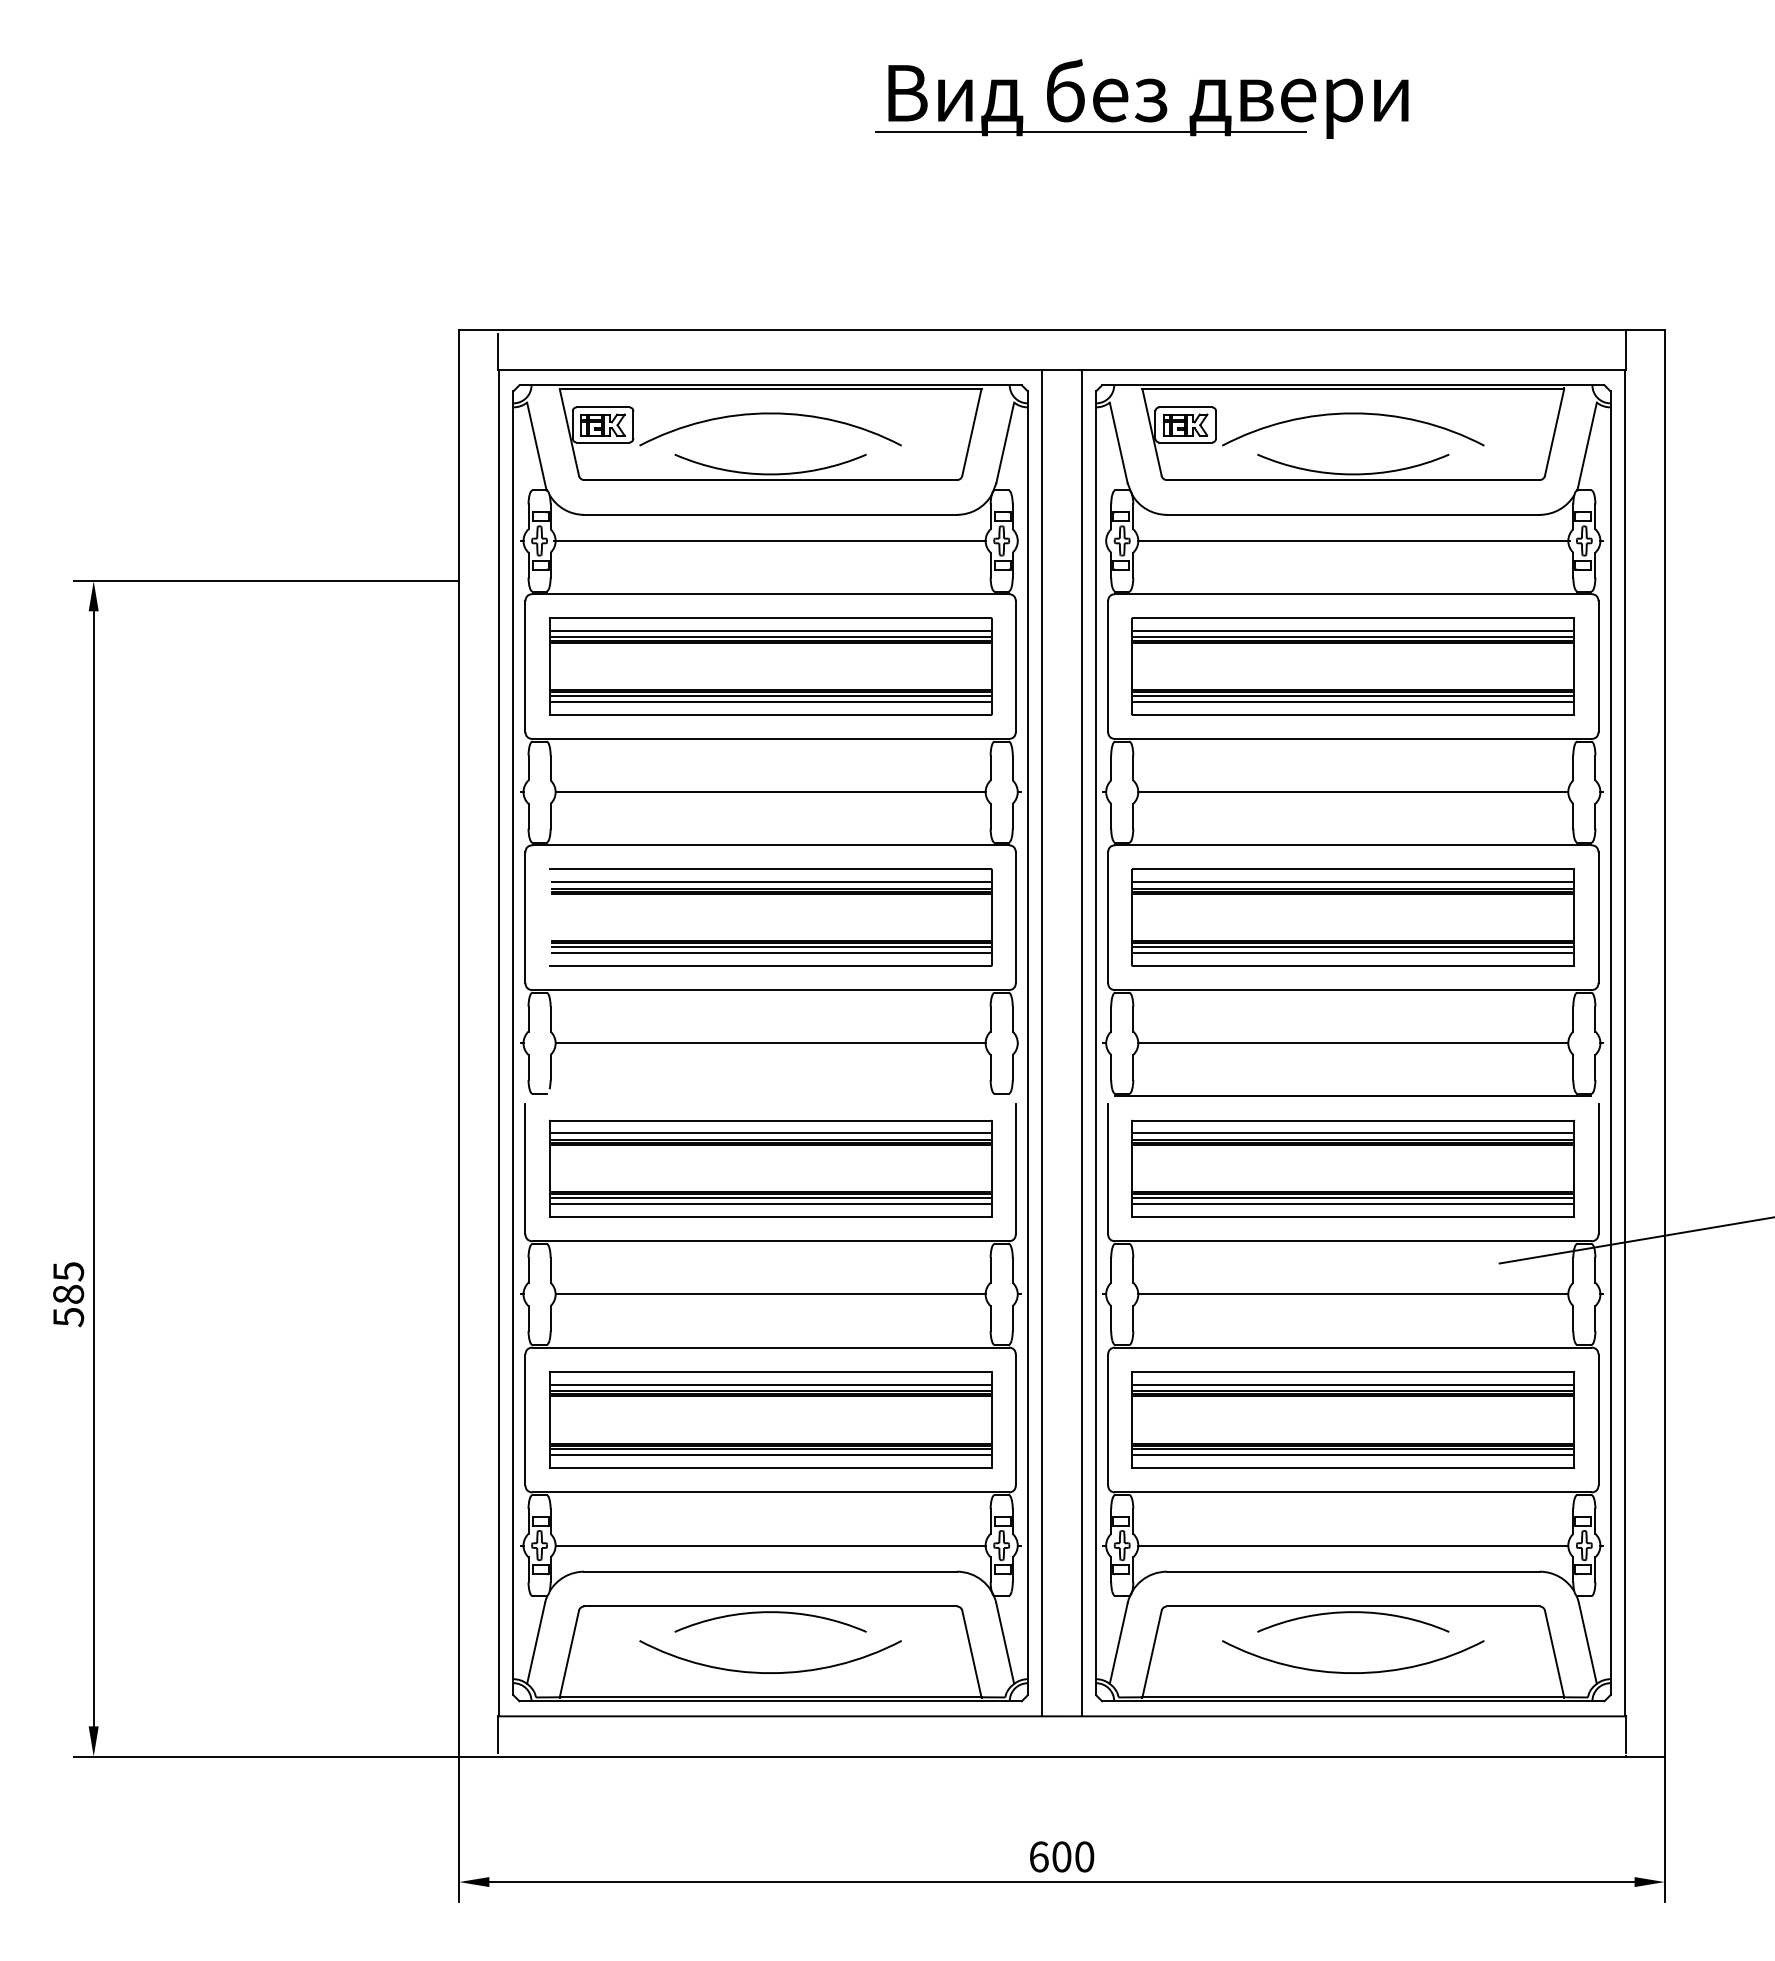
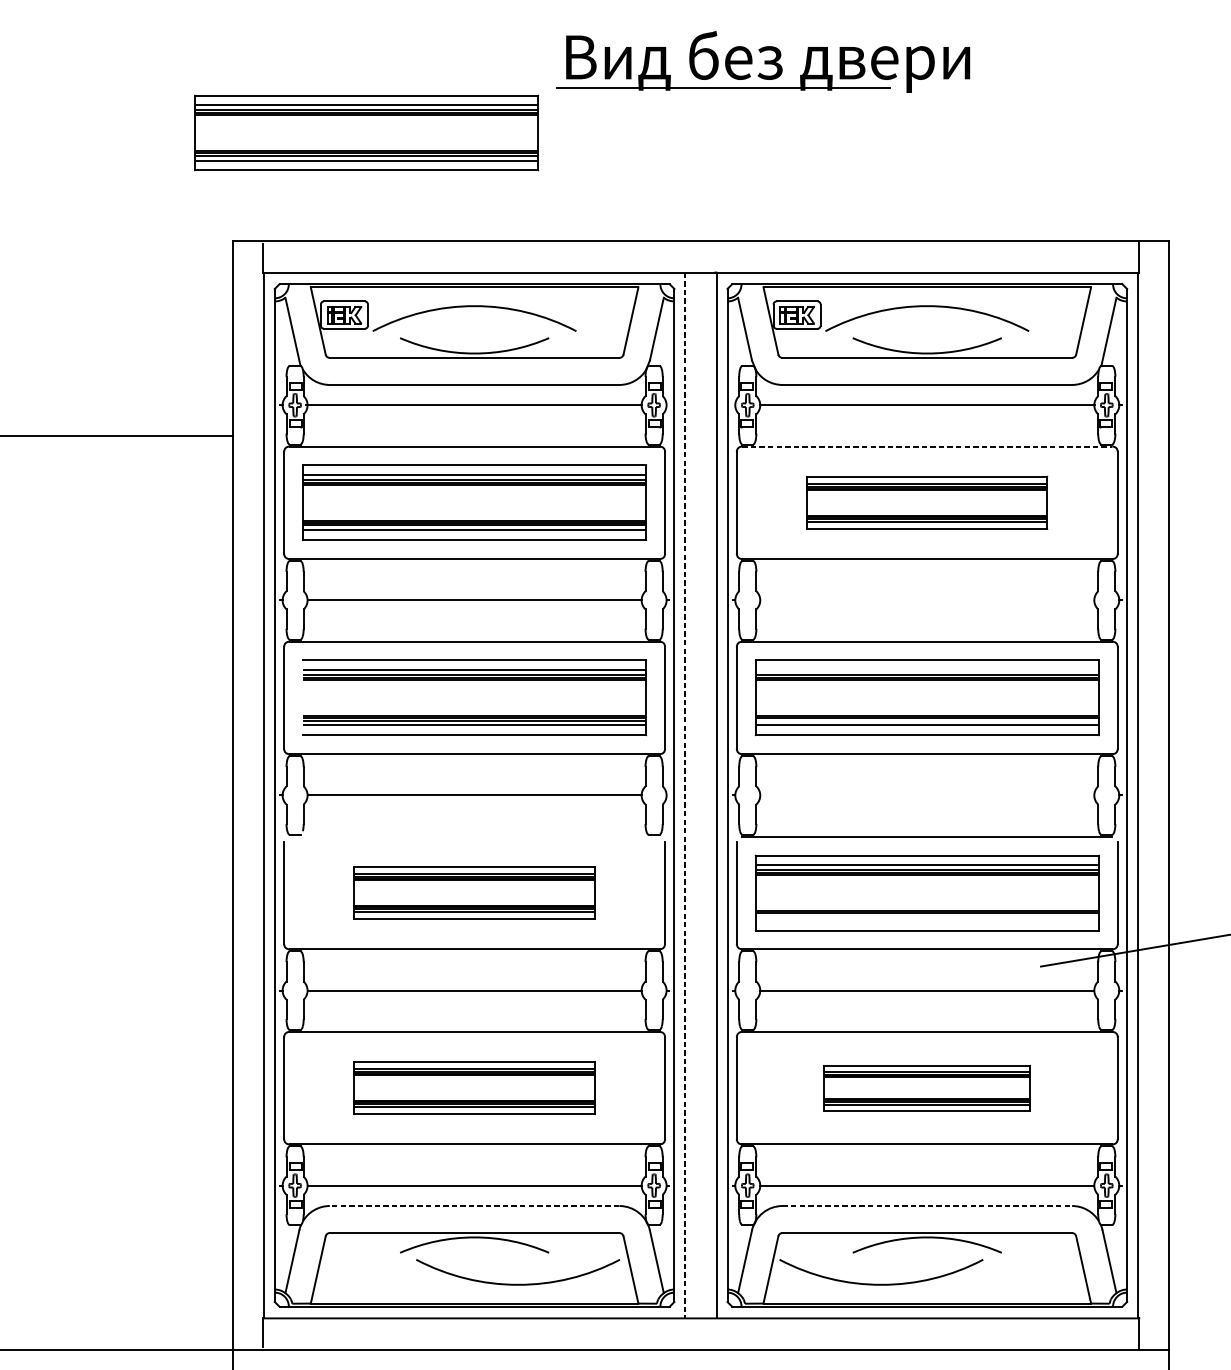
part: (631, 190) -> (366, 132), added
line: (1353, 594) -> (927, 446), solid -> dashed
part: (1352, 666) -> (926, 502), size x0.7
line: (1353, 792) -> (927, 600), removed
line: (1353, 882) -> (927, 670), removed
line: (1353, 946) -> (927, 720), removed
line: (1041, 1043) -> (685, 795), solid -> dashed
line: (1353, 1043) -> (927, 795), removed
part: (770, 1168) -> (474, 892), size x0.7
line: (1353, 1197) -> (927, 915), removed
line: (1353, 1204) -> (927, 920), removed
part: (770, 1419) -> (474, 1087), size x0.7
part: (1352, 1419) -> (926, 1087), size x0.6
line: (770, 1571) -> (474, 1205), solid -> dashed
line: (1353, 1571) -> (927, 1205), solid -> dashed
arc: (770, 1672) -> (518, 1284), moved
arc: (1353, 1672) -> (881, 1284), moved

